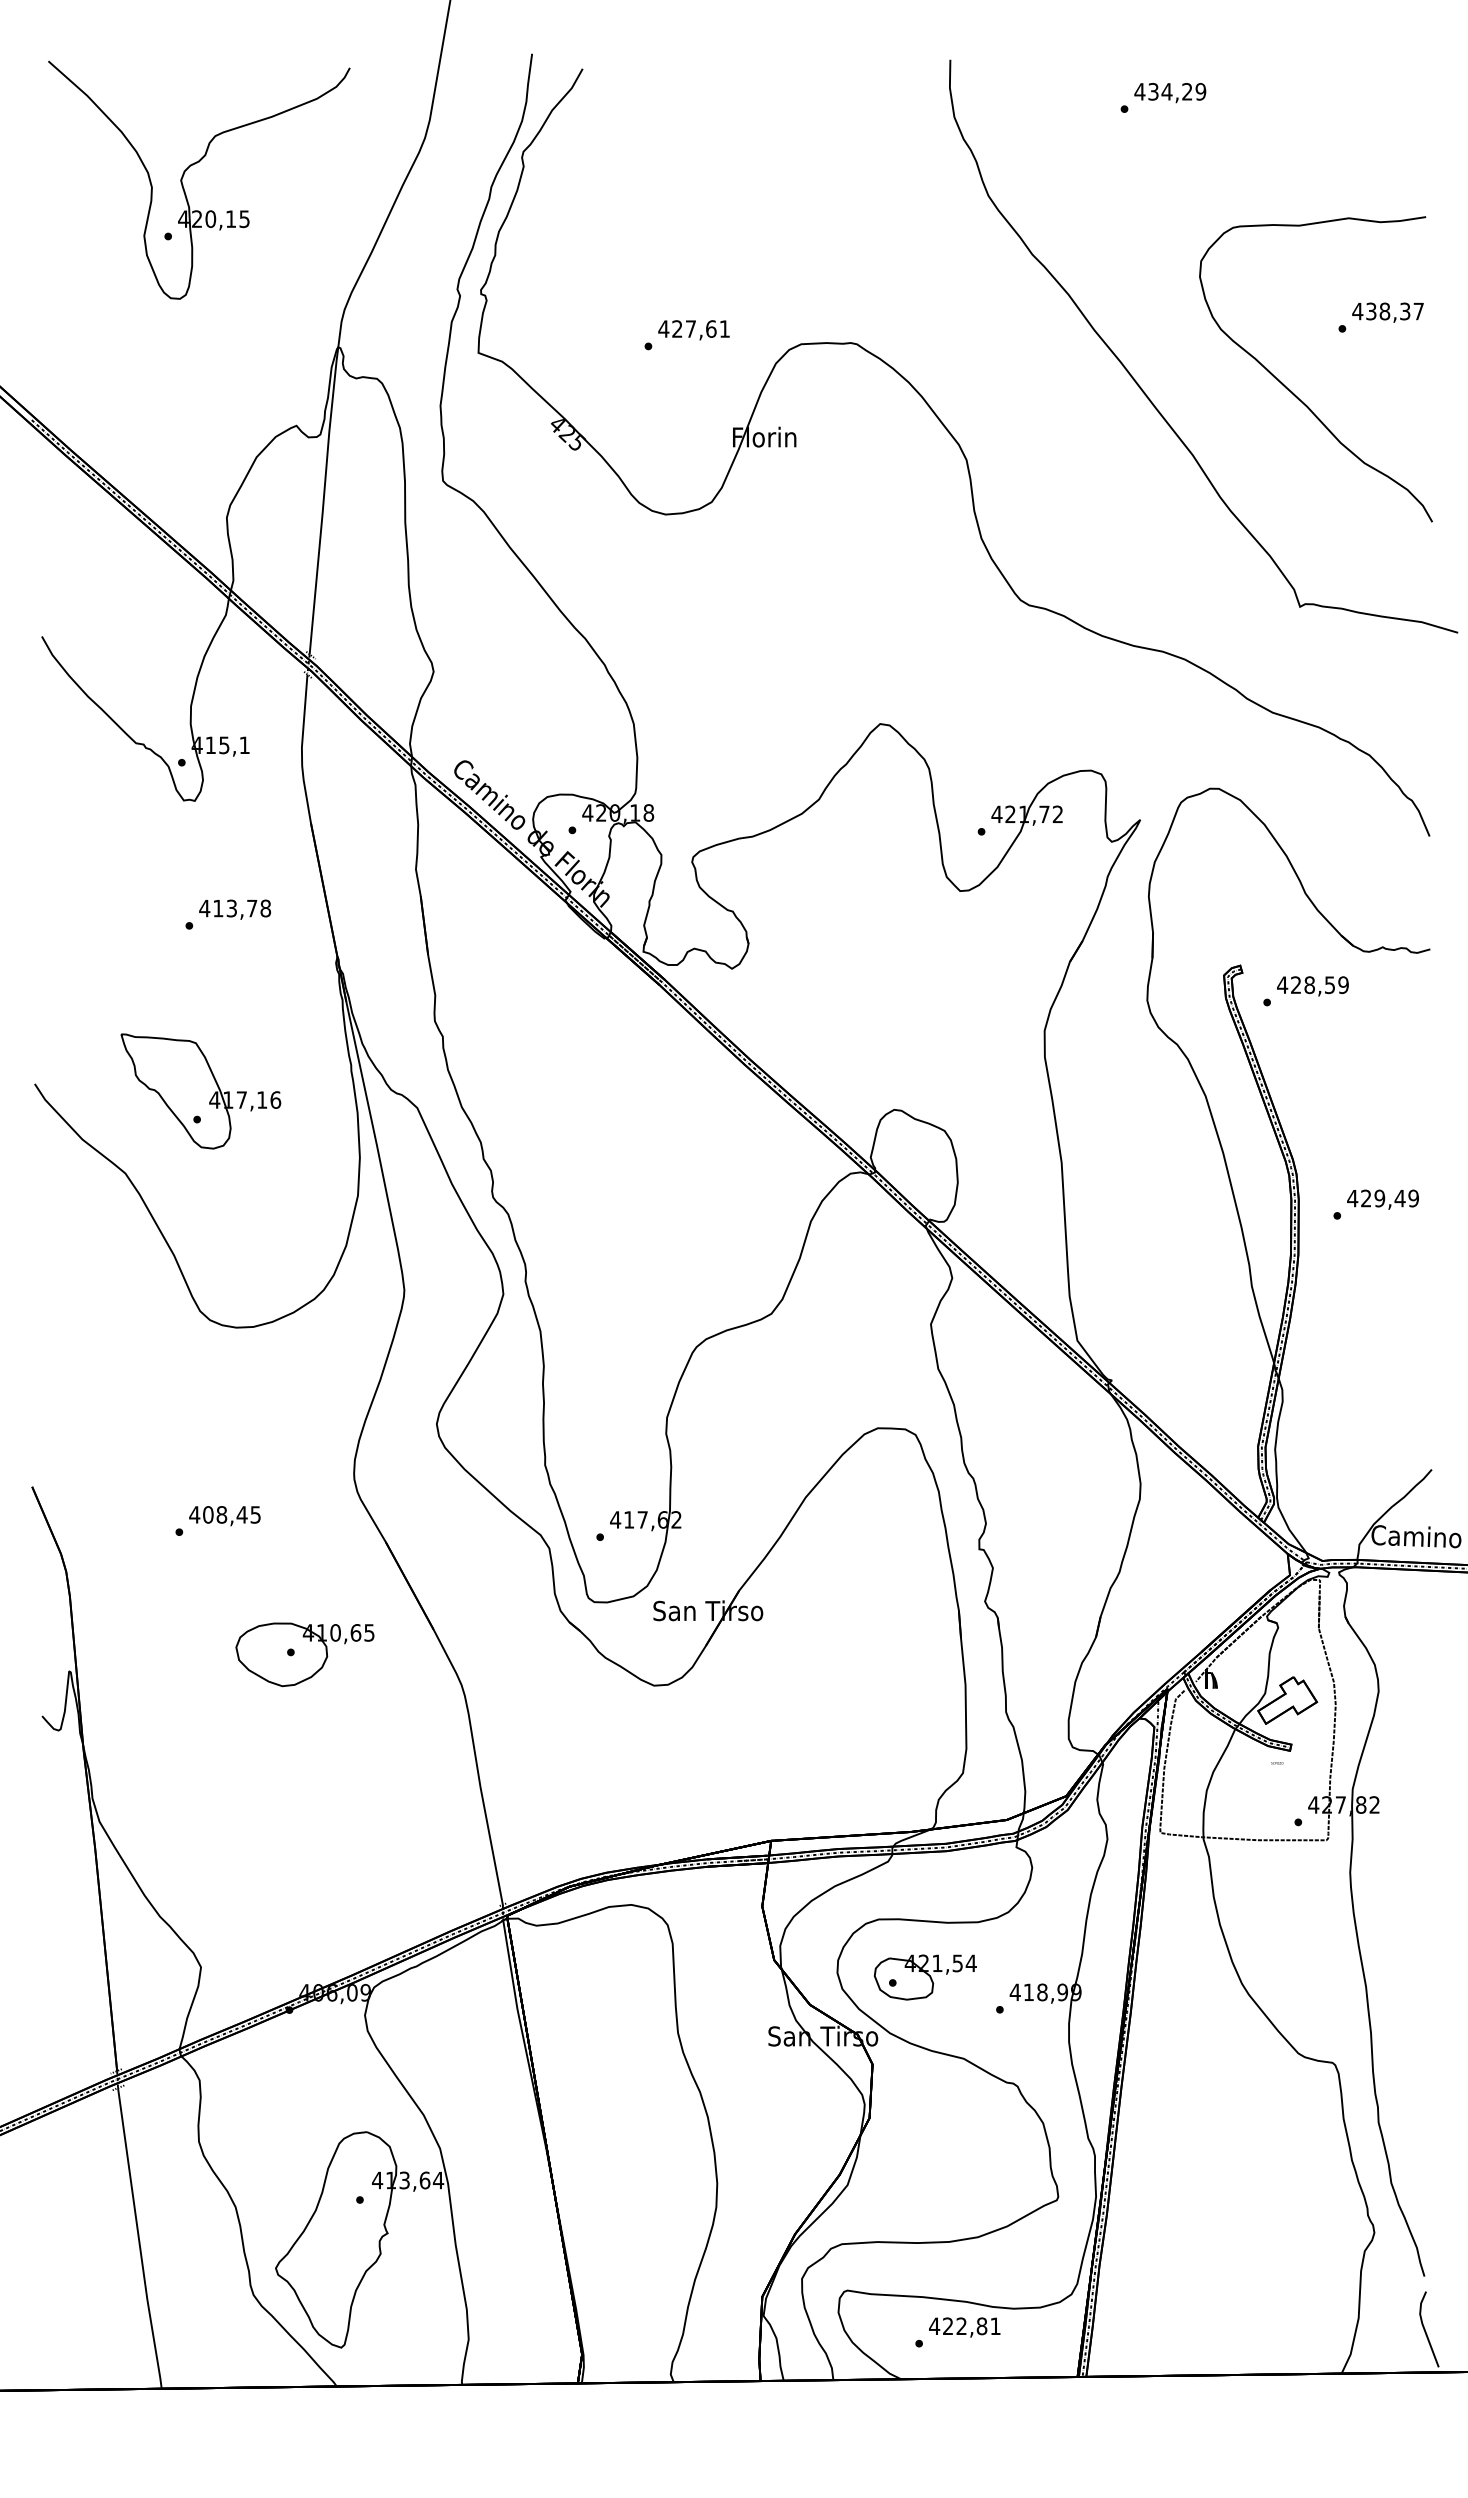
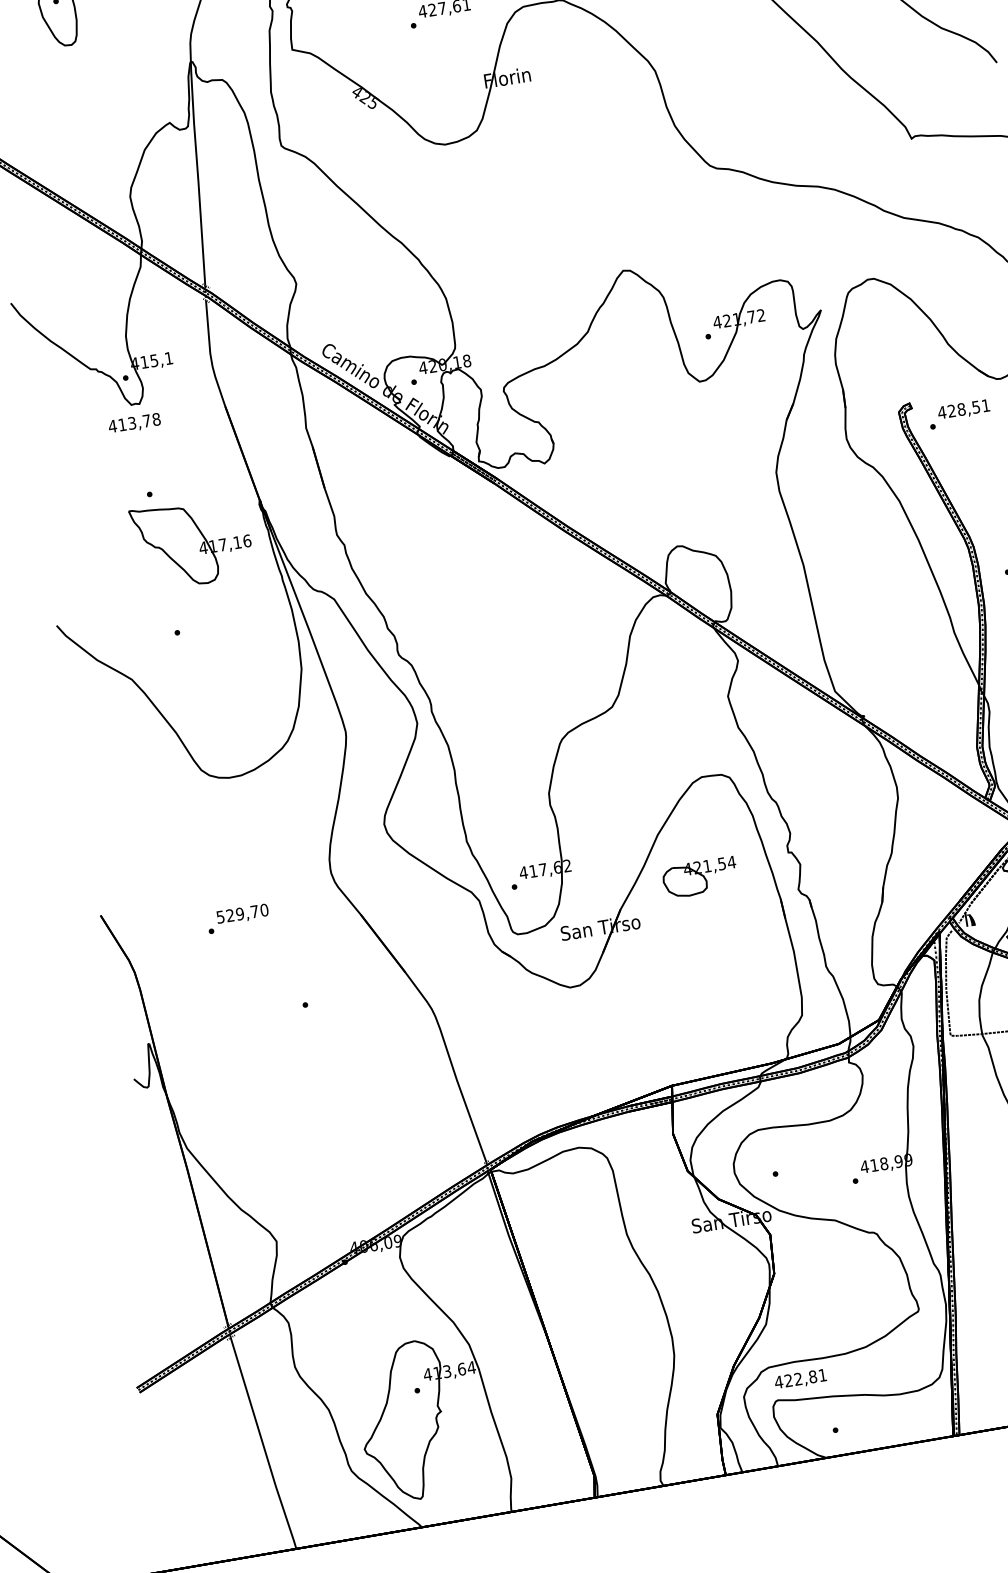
text: (235, 909) -> (134, 423), moved
text: (1343, 985) -> (985, 405), 428,59 -> 428,51
part: (200, 1091) -> (192, 543), moved
text: (225, 1514) -> (242, 913), 408,45 -> 529,70
part: (304, 1654) -> (315, 1004), removed
part: (924, 1977) -> (699, 877), moved
text: (964, 2327) -> (800, 1379), moved

